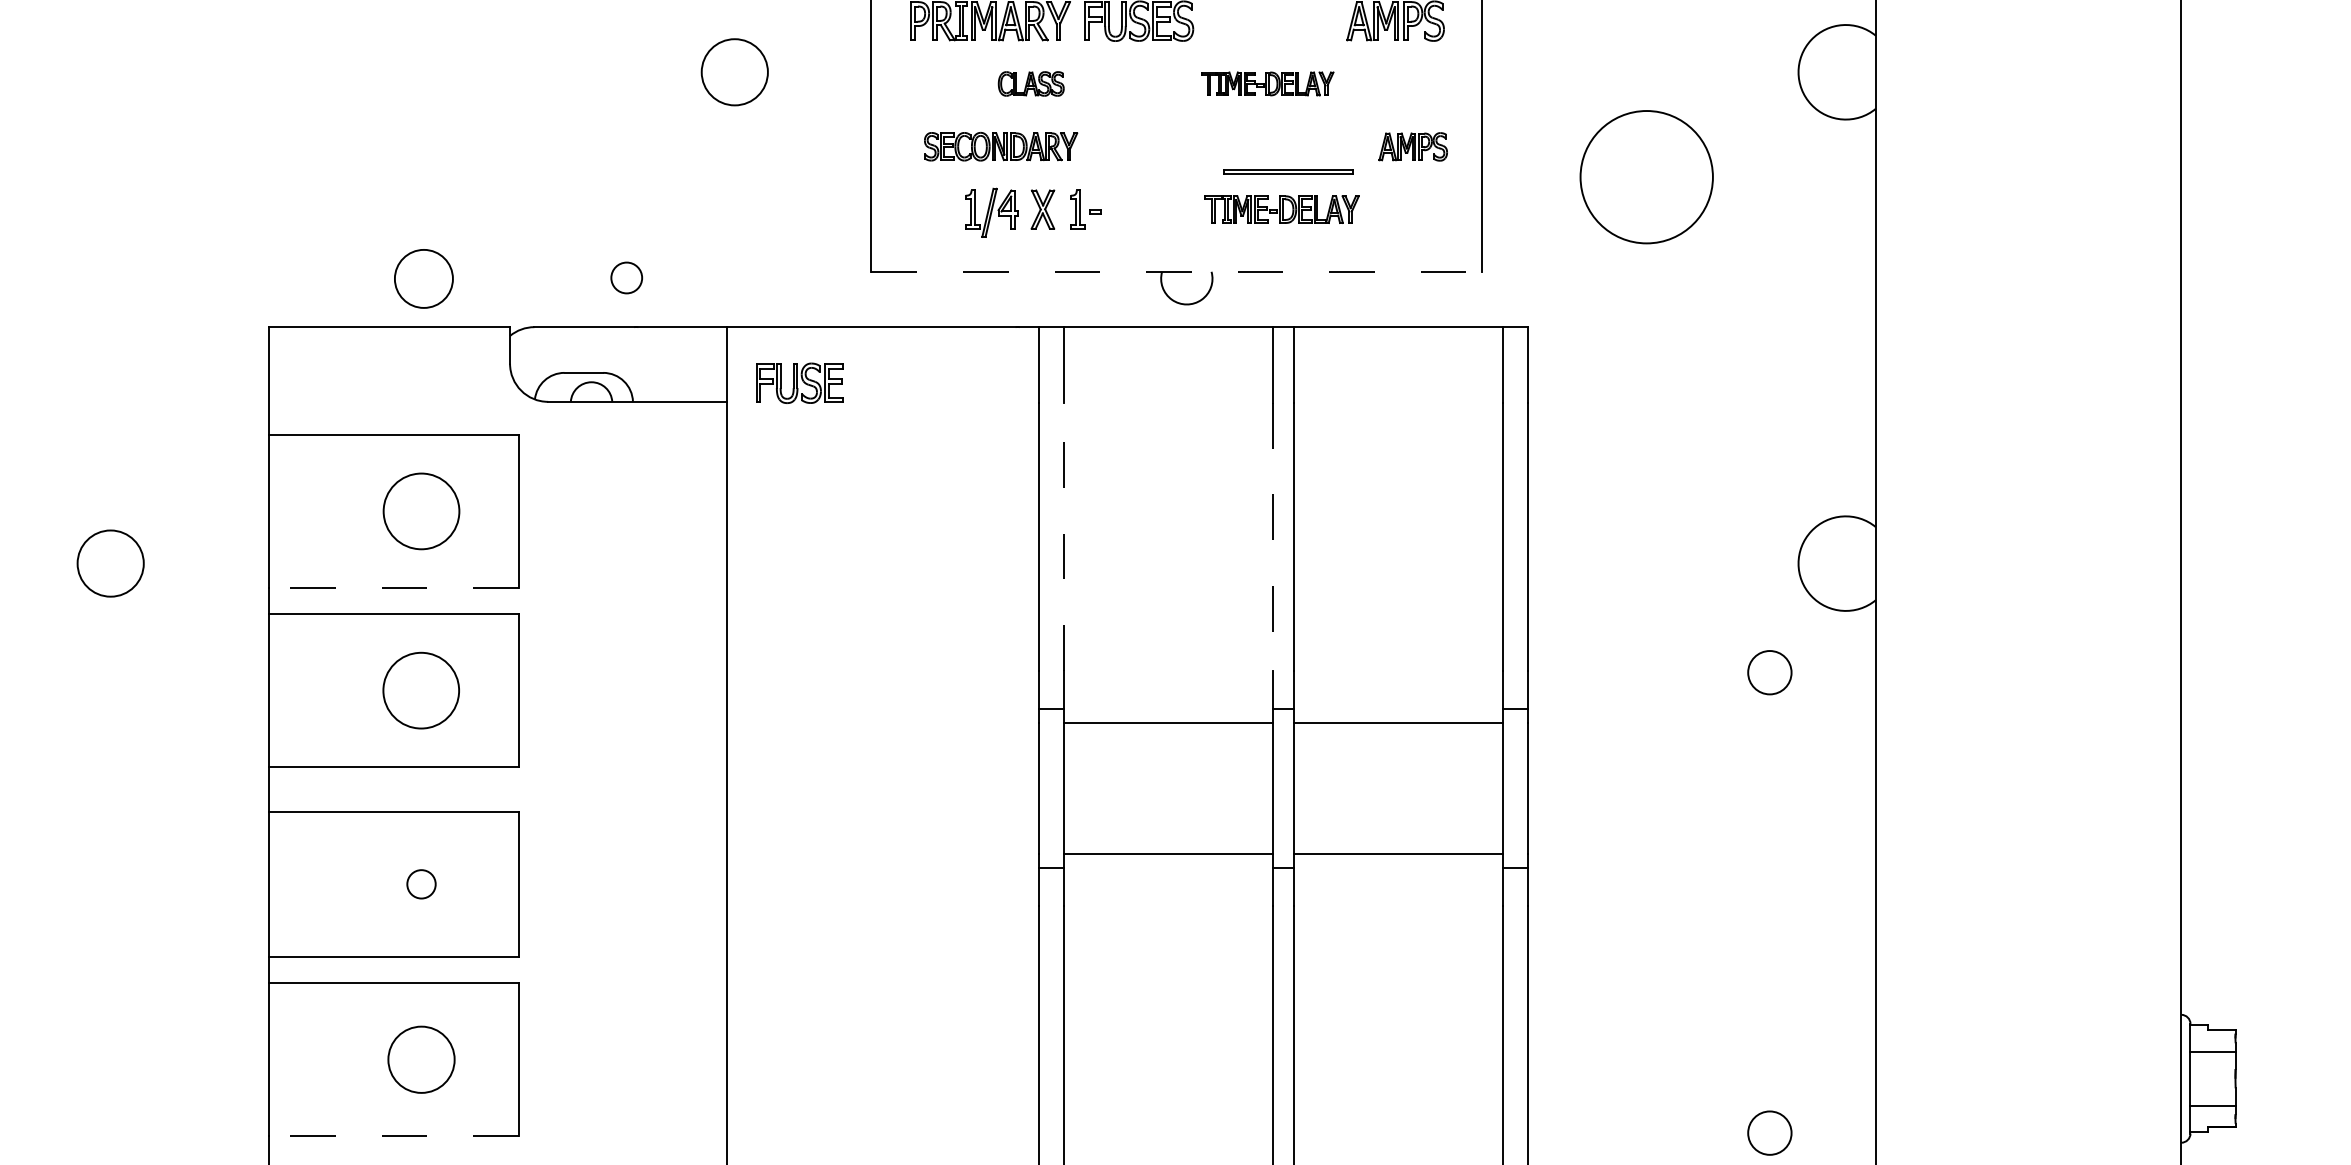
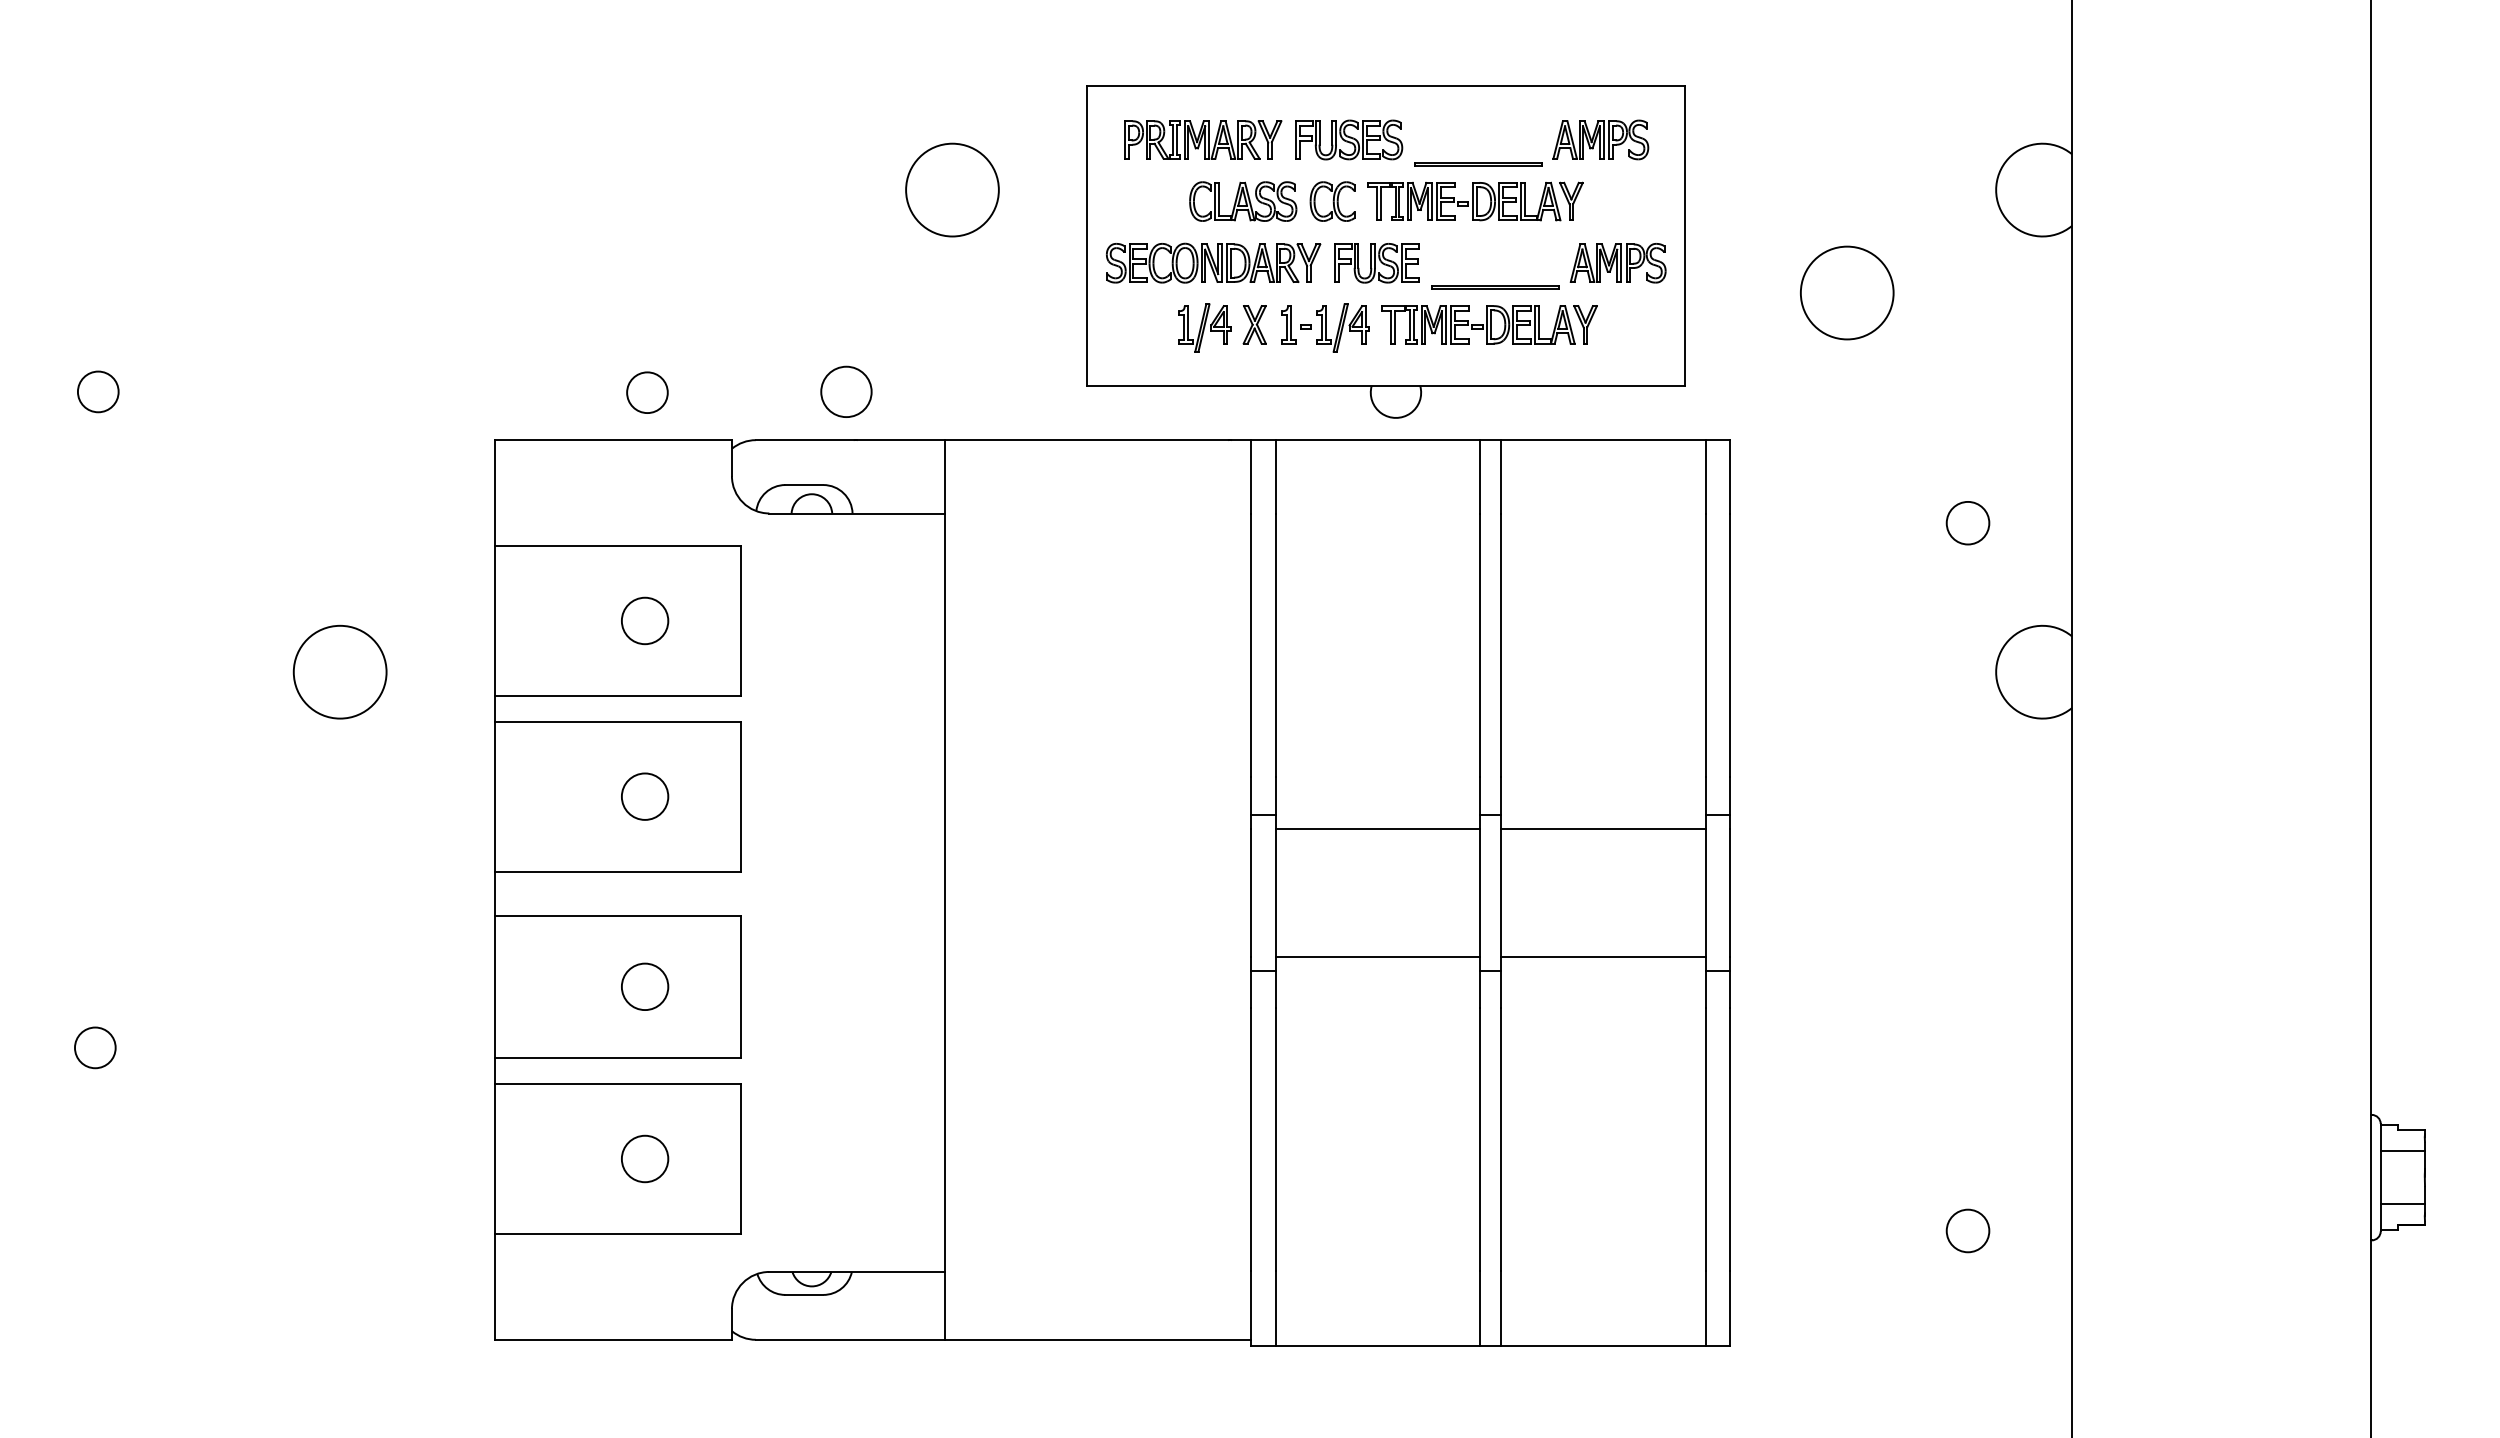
line: (1270, 45) -> (1478, 163), added
circle: (734, 71) -> (952, 189), size x1.43
part: (1031, 83) -> (1243, 201), size x1.67
part: (1122, 83) -> (1332, 201), added
part: (1267, 83) -> (1475, 201), size x1.67
part: (1000, 146) -> (1213, 262), size x1.43
part: (1412, 147) -> (1617, 263), size x1.43
circle: (1646, 176) -> (1846, 292), size x0.71
part: (1282, 209) -> (1489, 324), size x1.43
part: (1132, 212) -> (1342, 327), added
line: (1177, 271) -> (1386, 385), dashed -> solid
circle: (626, 277) -> (846, 391), size x1.67
circle: (423, 278) -> (647, 392), size x0.71
part: (799, 383) -> (1376, 263), moved
circle: (420, 510) -> (644, 620), size x0.62
line: (1064, 536) -> (1275, 645), dashed -> solid
line: (1272, 536) -> (1480, 645), dashed -> solid
circle: (110, 562) -> (339, 671), size x1.43
line: (394, 587) -> (618, 695), dashed -> solid
circle: (1769, 673) -> (1967, 523), moved
circle: (421, 690) -> (645, 796), size x0.62
circle: (420, 883) -> (644, 986), size x1.67
circle: (420, 1059) -> (644, 1158), size x0.71
line: (394, 1135) -> (618, 1233), dashed -> solid

